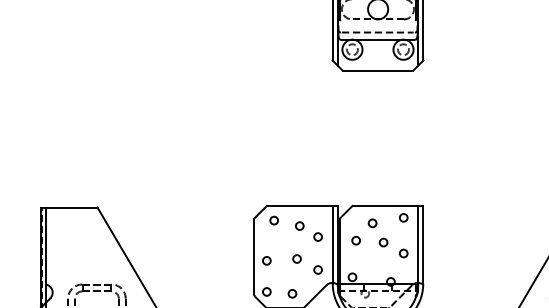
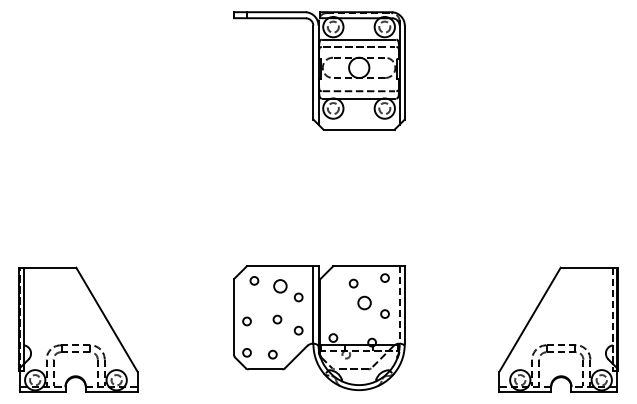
circle: (299, 226) -> (279, 286), size x1.6
circle: (355, 240) -> (336, 300), removed
circle: (383, 242) -> (364, 302), size x1.6
line: (418, 245) -> (399, 305), solid -> dashed

